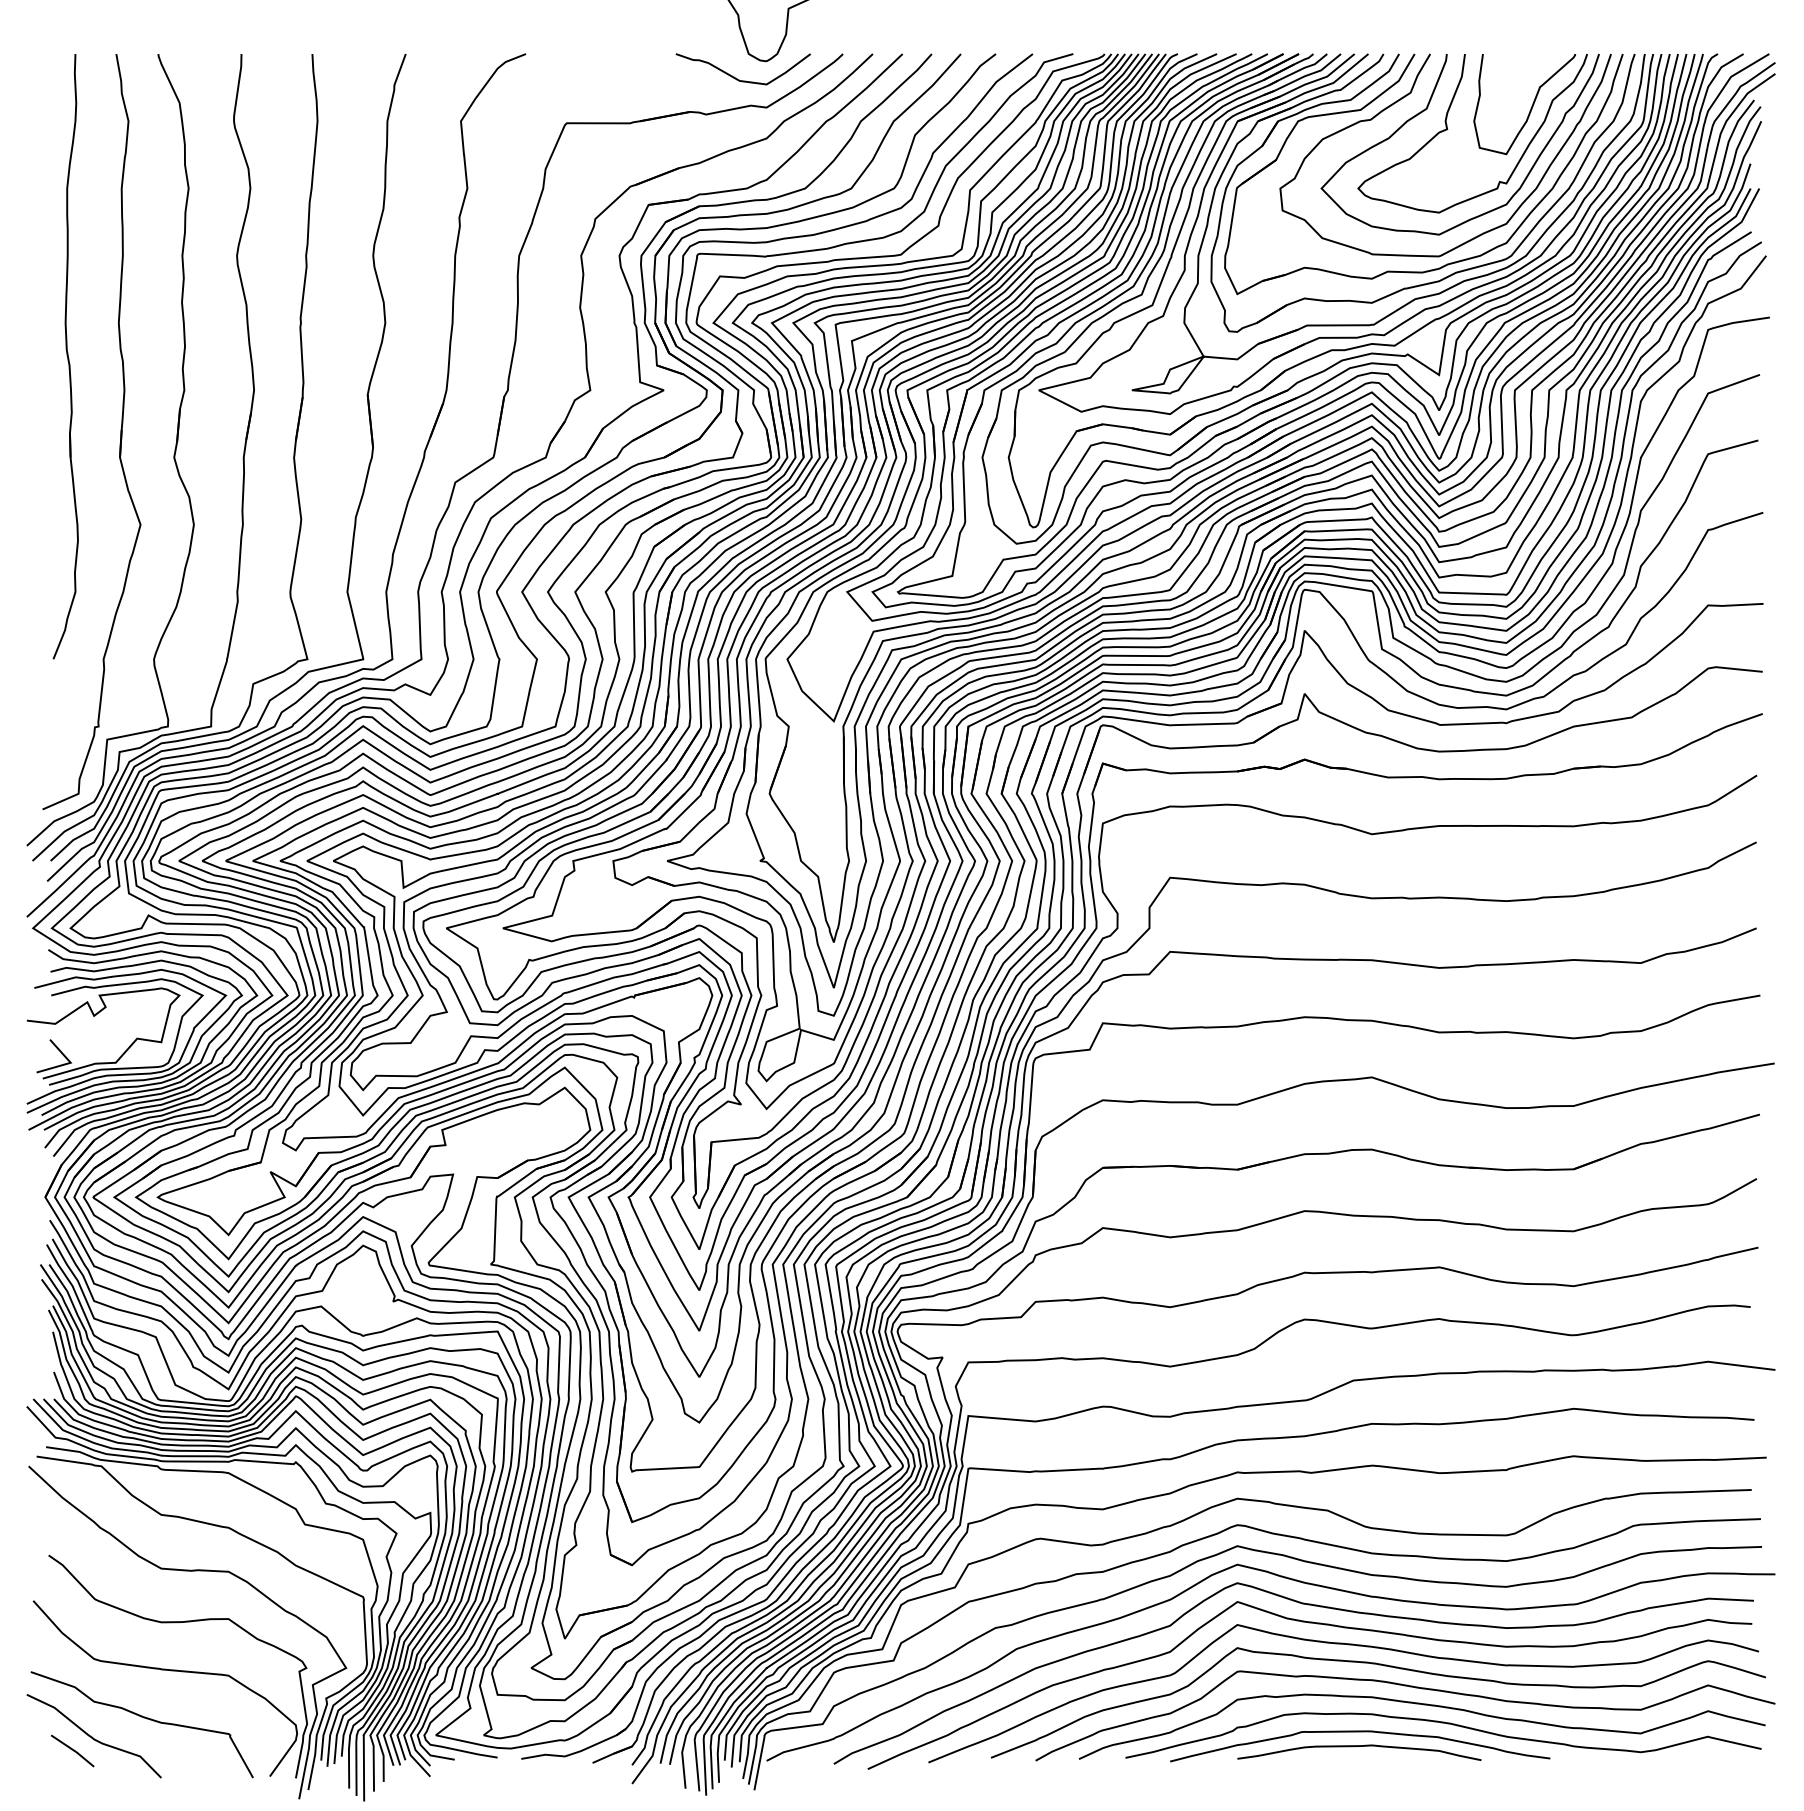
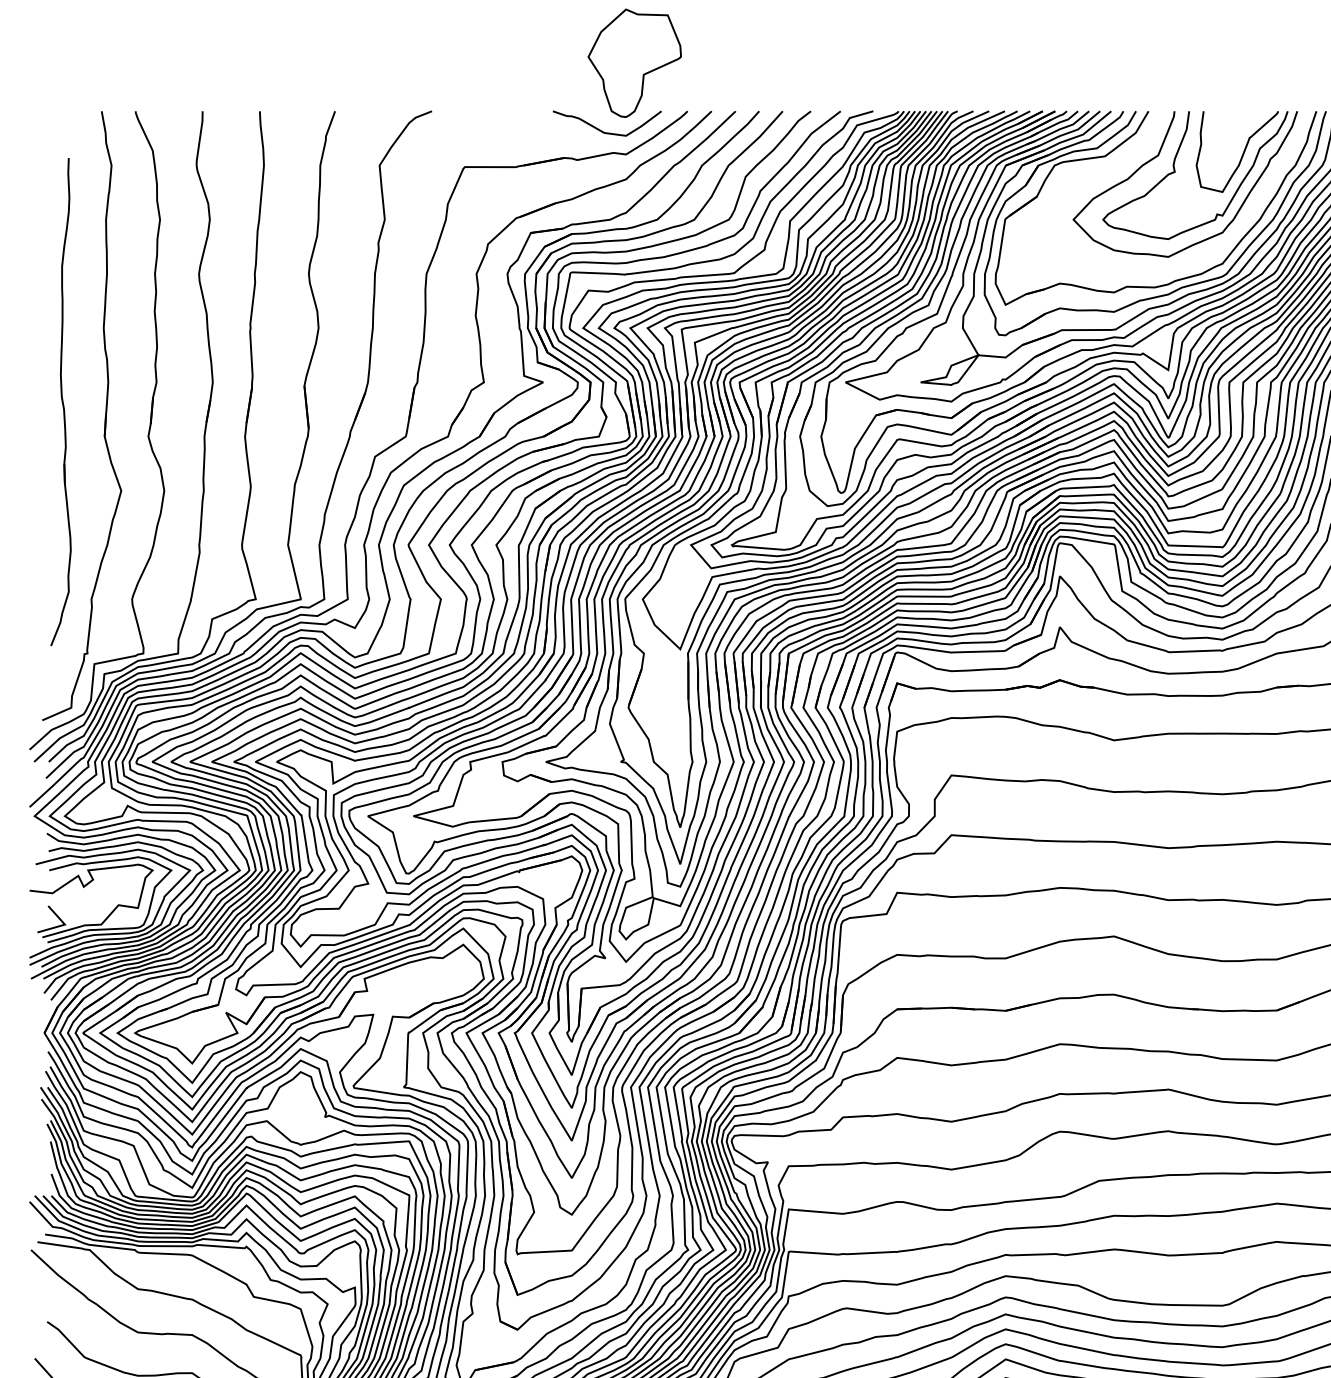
curve: (1405, 97) -> (1141, 146), removed
part: (65, 356) -> (60, 401), moved

